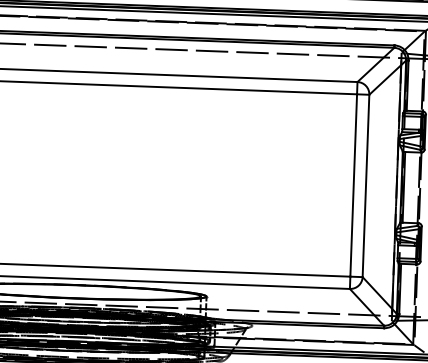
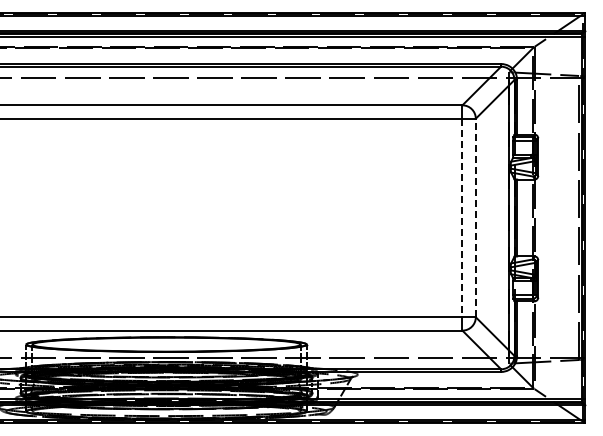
line: (353, 185) -> (462, 218), solid -> dashed
line: (365, 185) -> (475, 217), solid -> dashed

